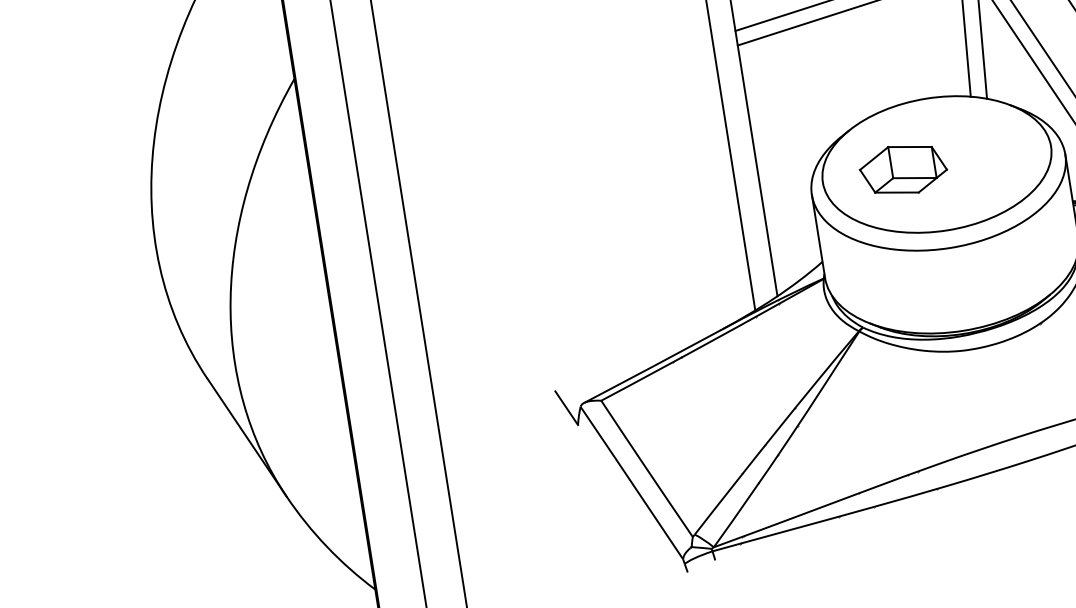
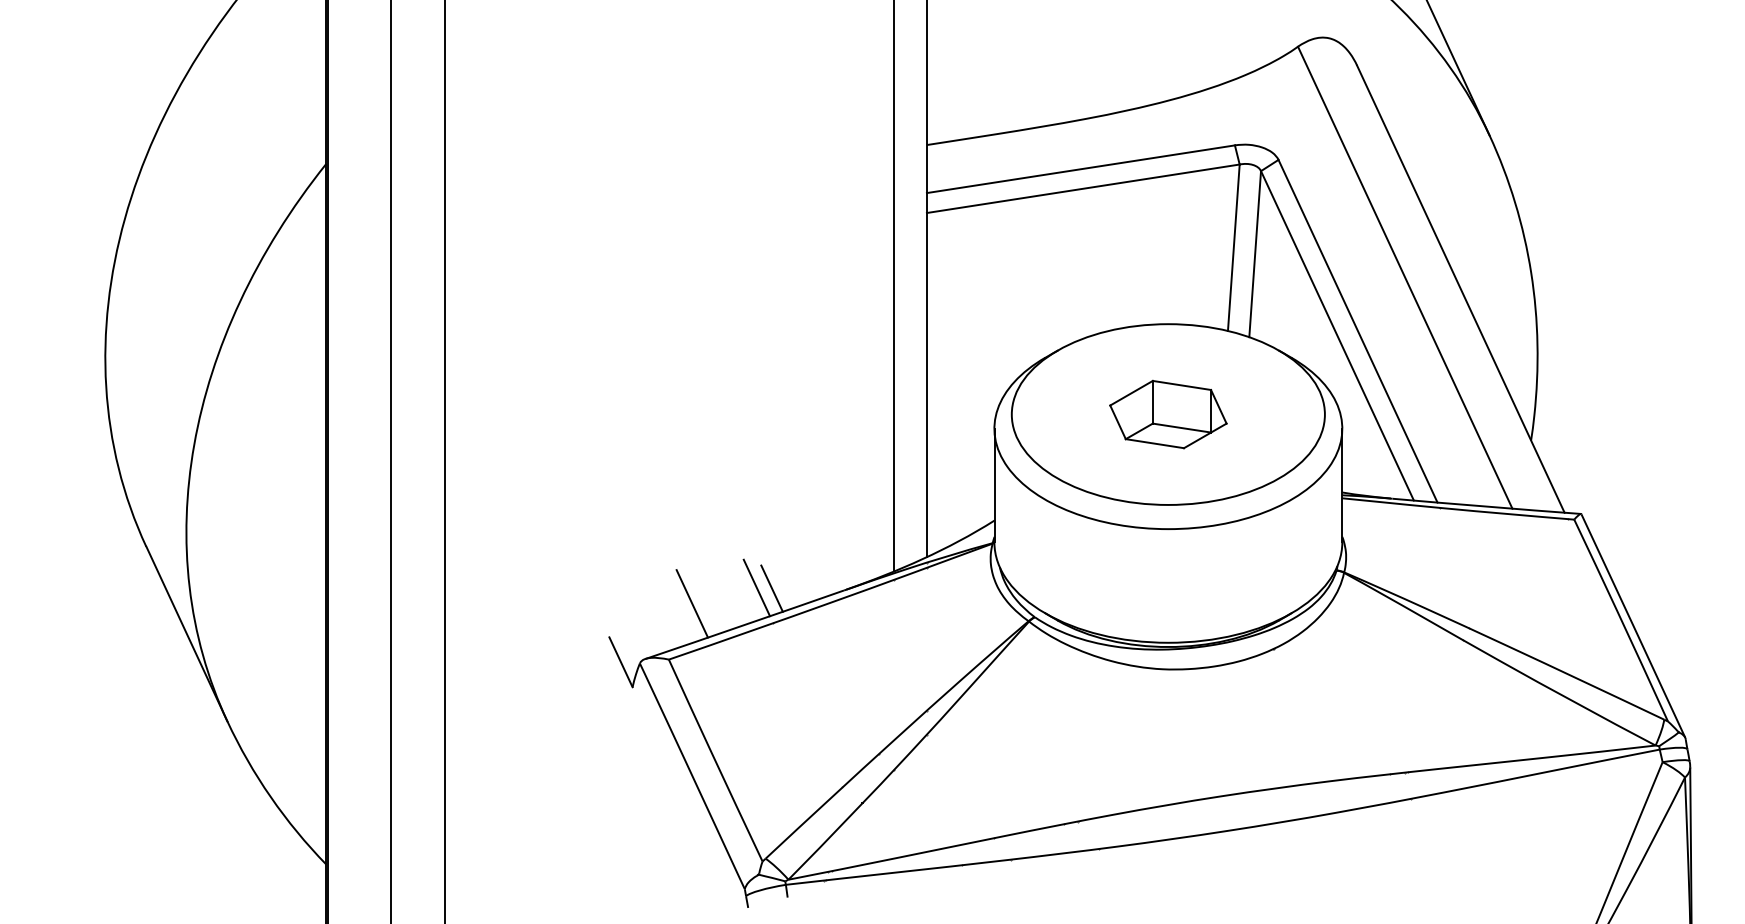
part: (903, 169) -> (1168, 414), moved
line: (667, 337) -> (771, 588), added
line: (656, 338) -> (756, 587), added
line: (611, 357) -> (691, 603), added

